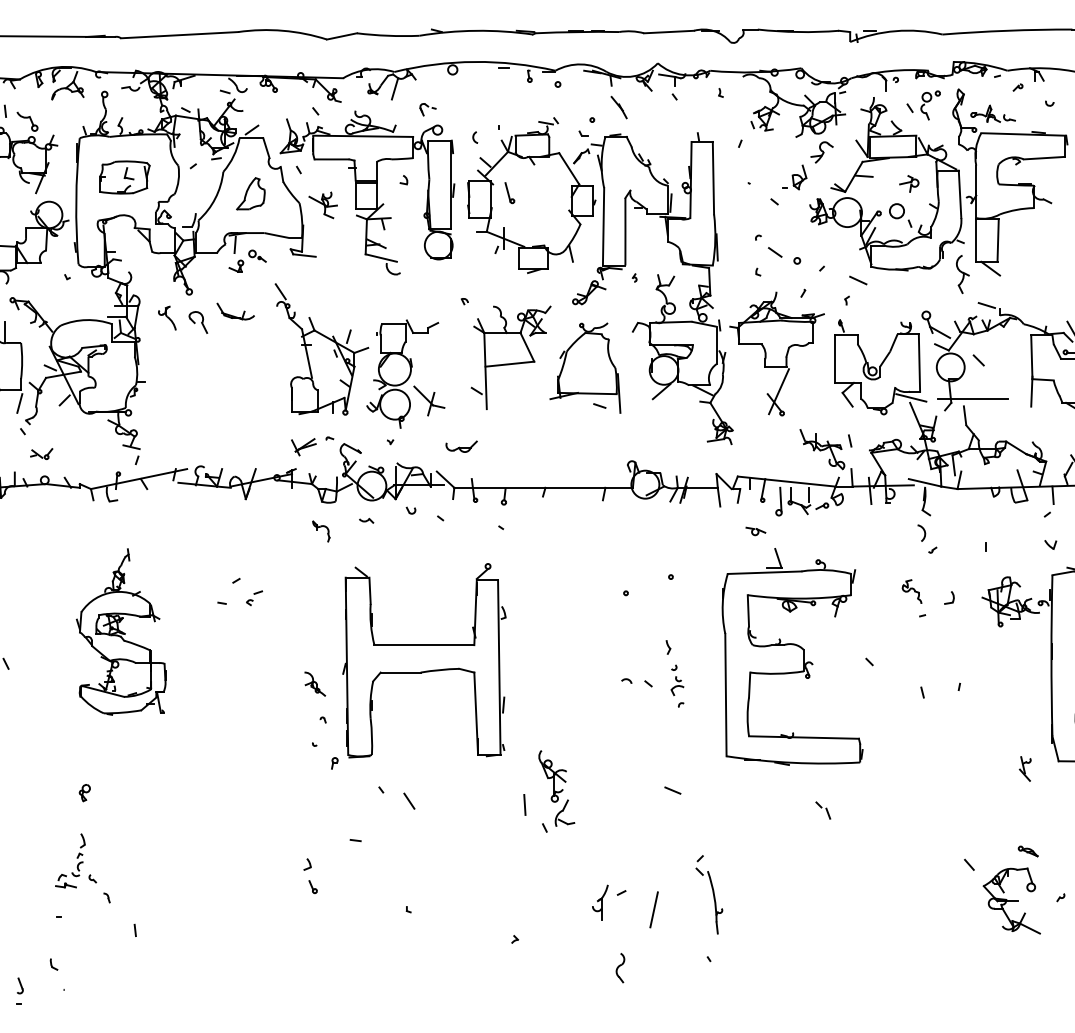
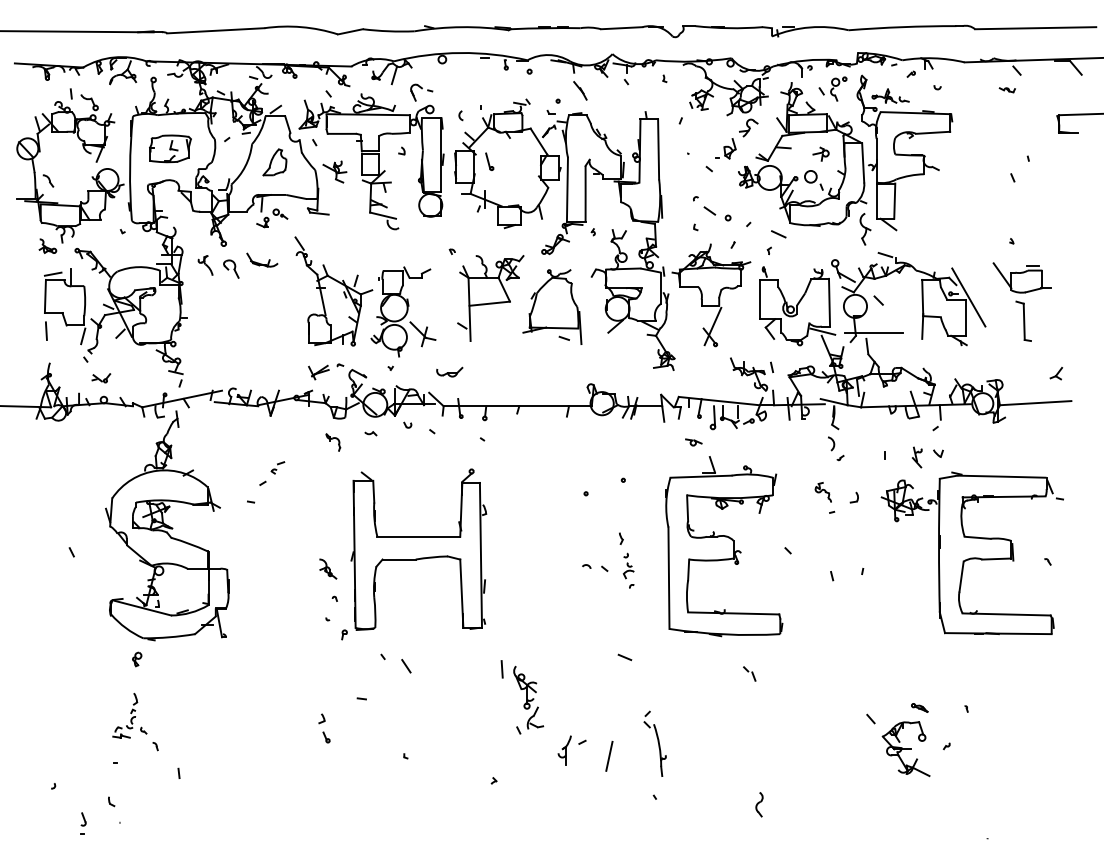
part: (427, 109) -> (421, 92), size x1.67
part: (254, 597) -> (277, 467), moved
part: (121, 631) -> (167, 525), size x1.67
part: (1025, 768) -> (917, 457), moved
part: (556, 790) -> (528, 699), moved
part: (620, 967) -> (759, 804), moved

